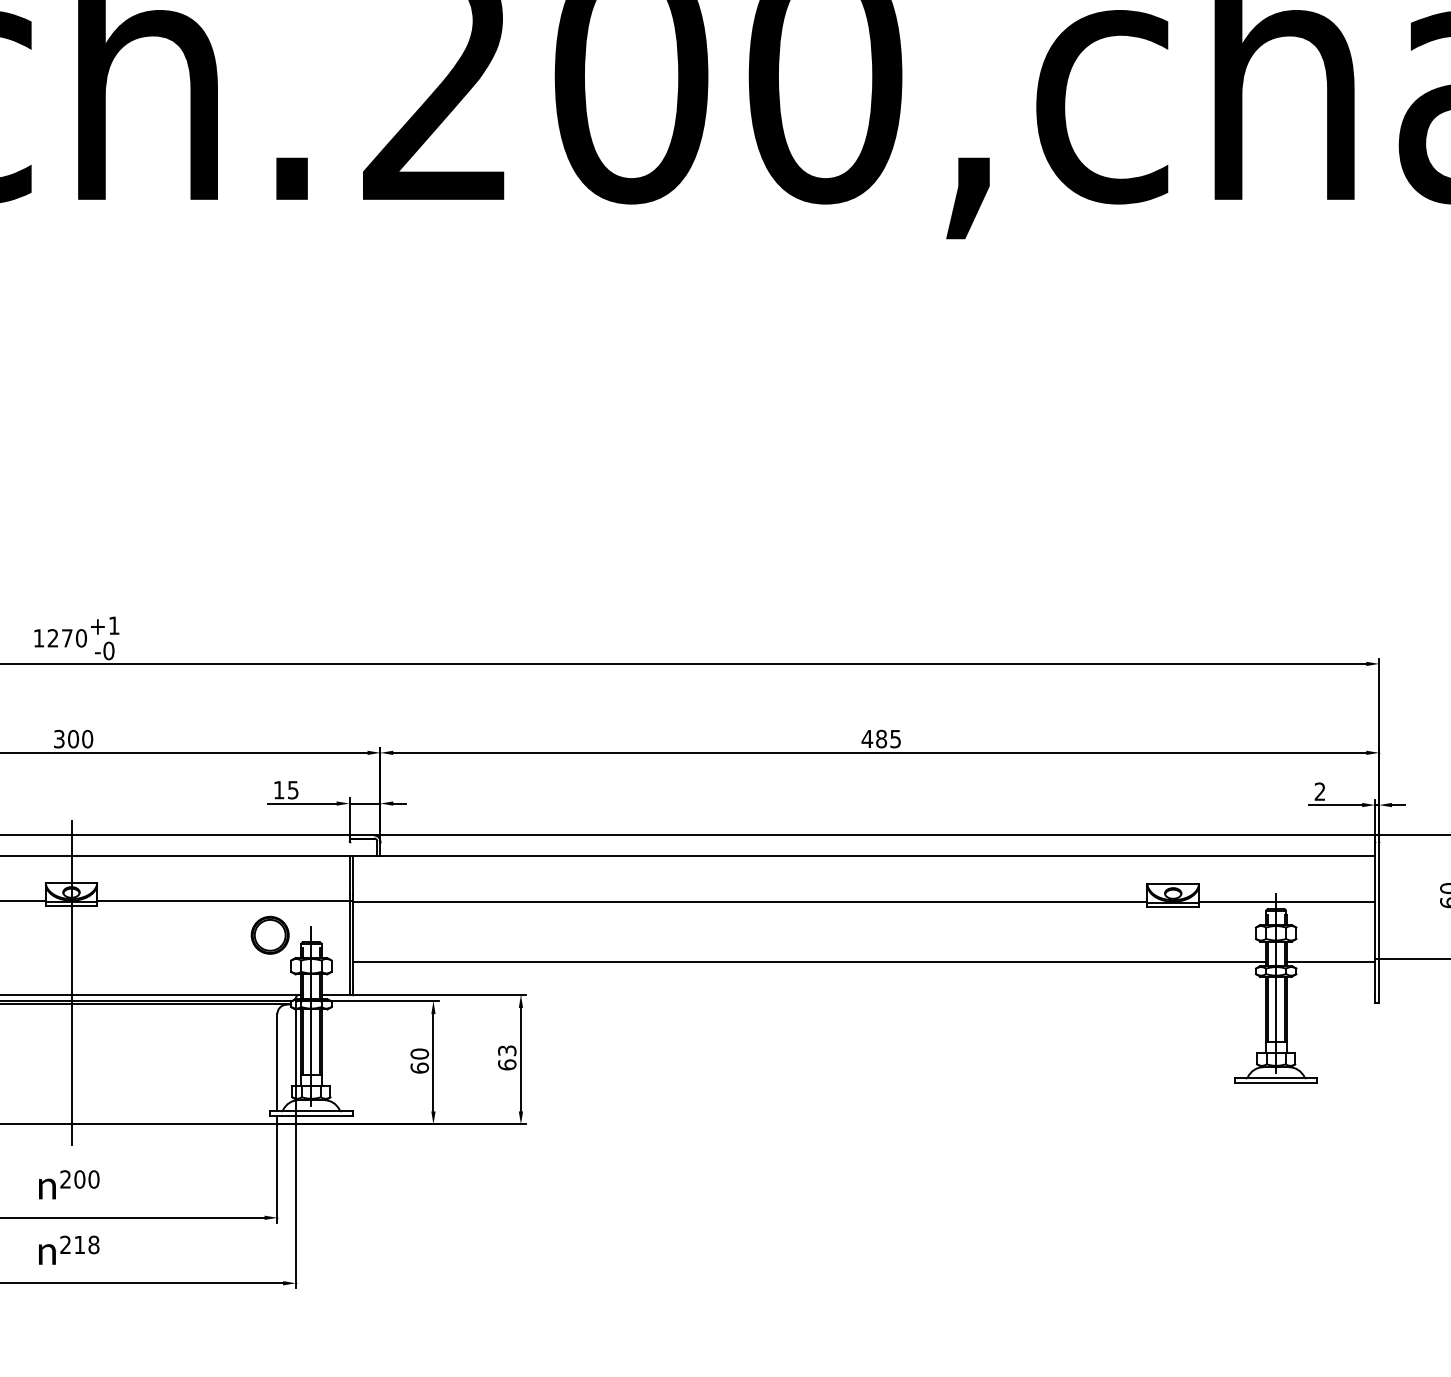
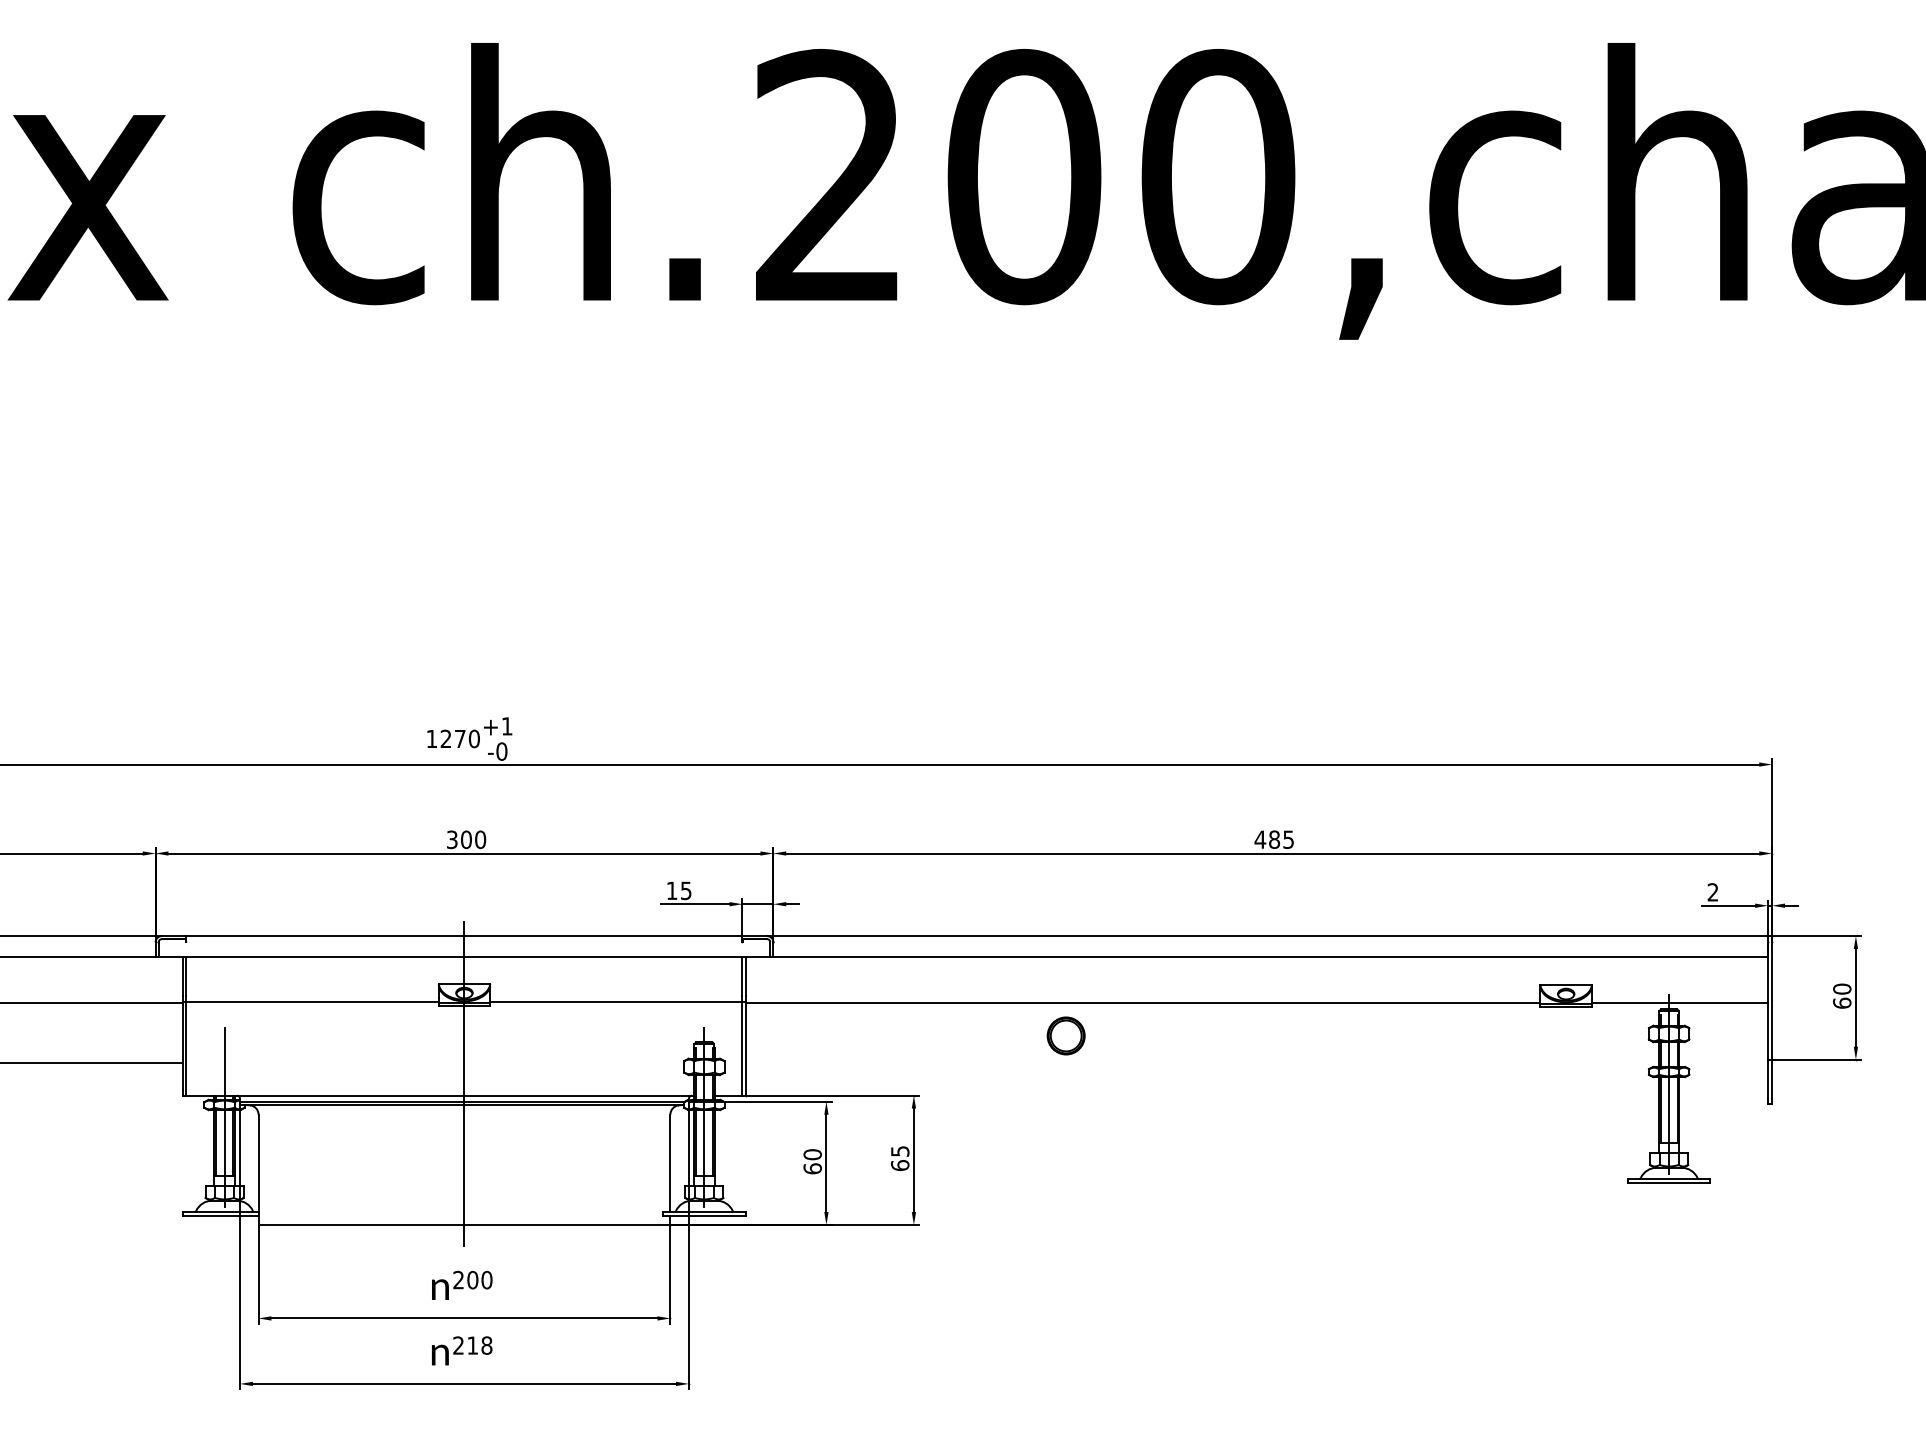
part: (269, 934) -> (1065, 1035), moved
line: (808, 961) -> (1201, 1062), removed
line: (1330, 961) -> (1723, 1062), removed
text: (506, 1050) -> (899, 1151), 63 -> 65

